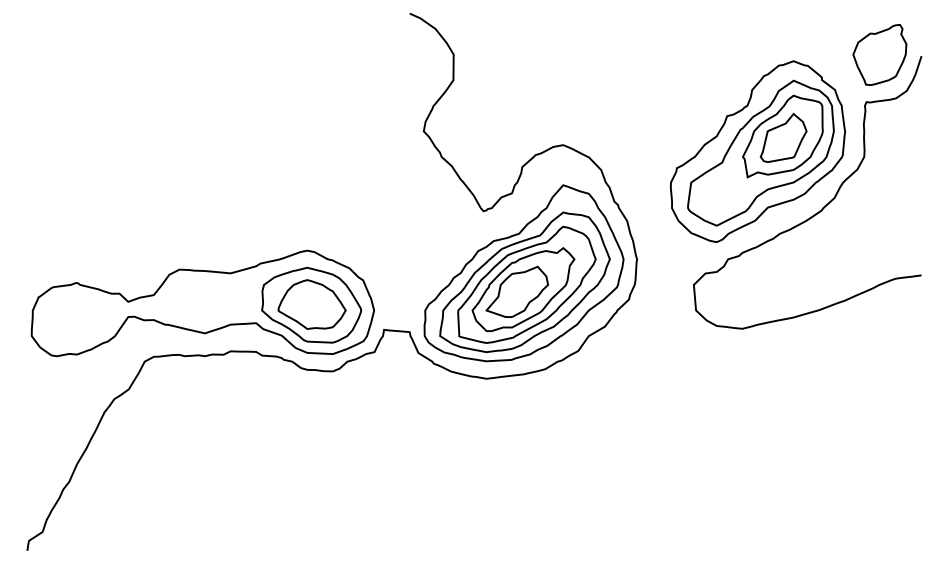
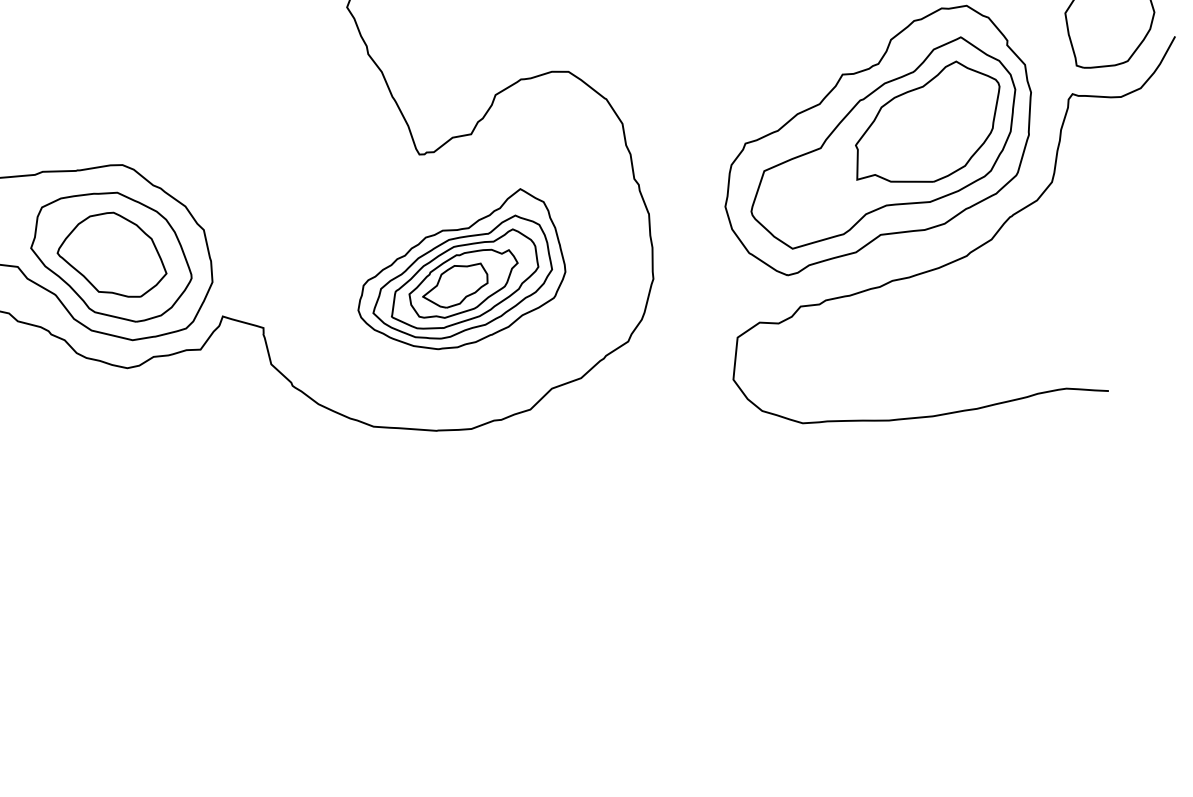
part: (783, 137) -> (927, 126), removed
part: (523, 273) -> (465, 267), size x0.6

